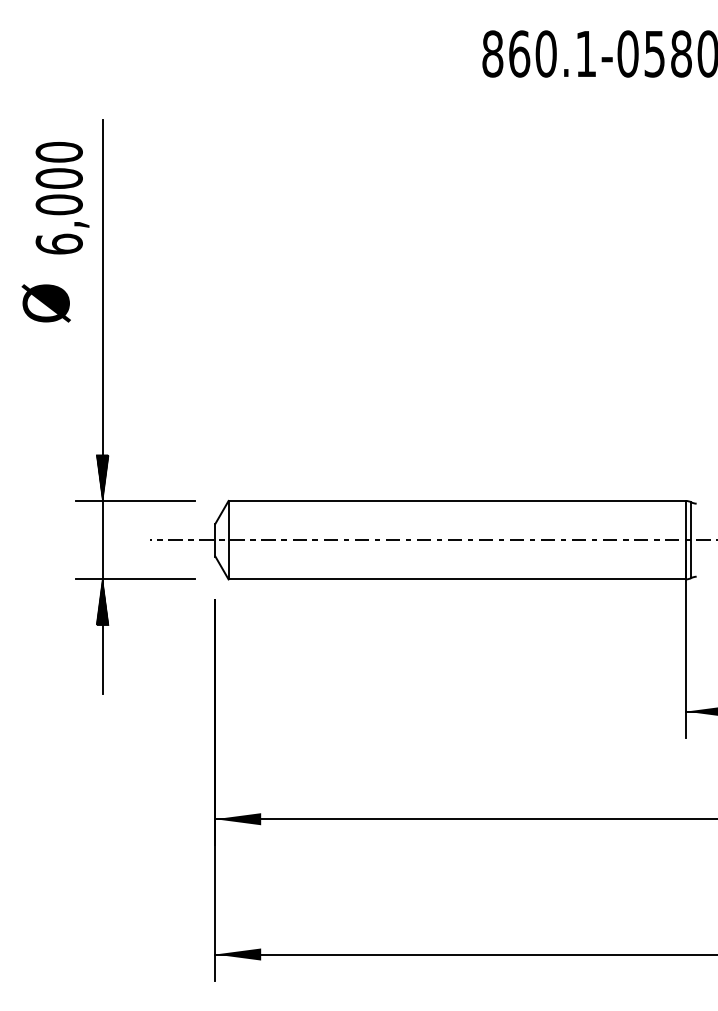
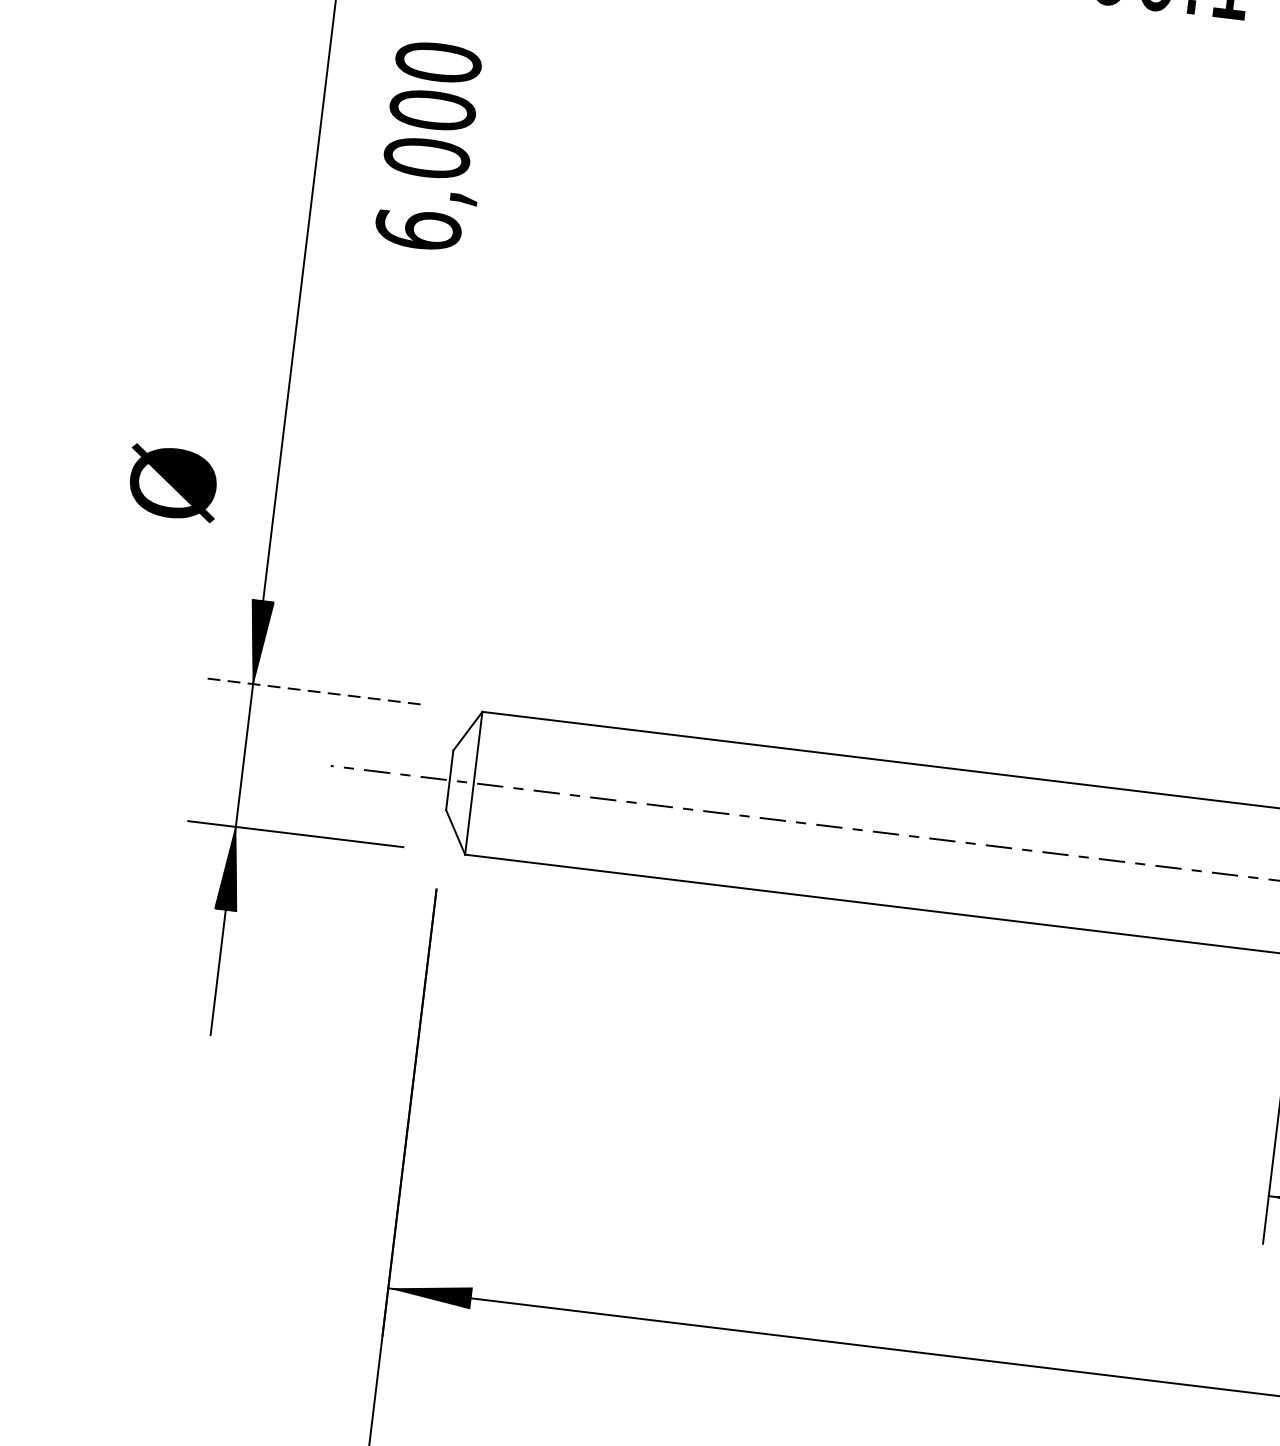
text: (62, 198) -> (434, 147), moved
text: (45, 303) -> (171, 483), moved
line: (135, 500) -> (313, 690), solid -> dashed

